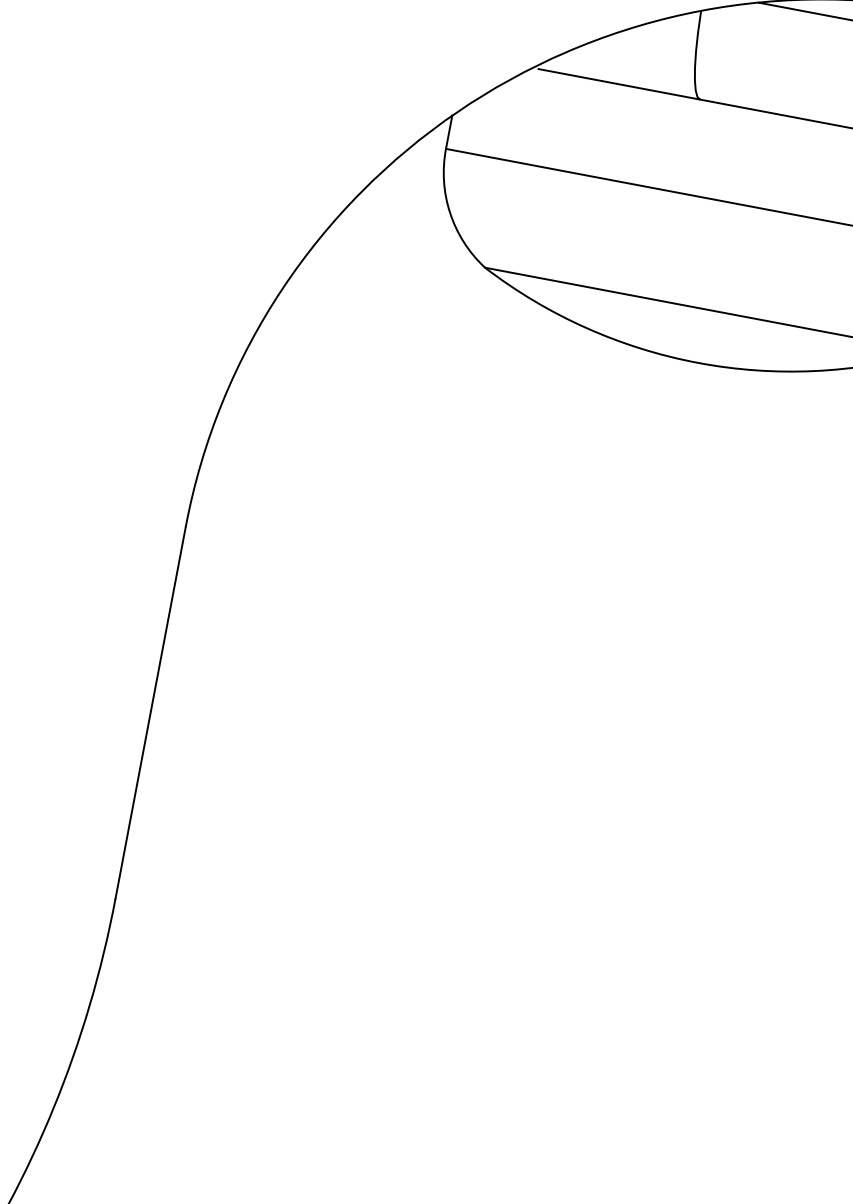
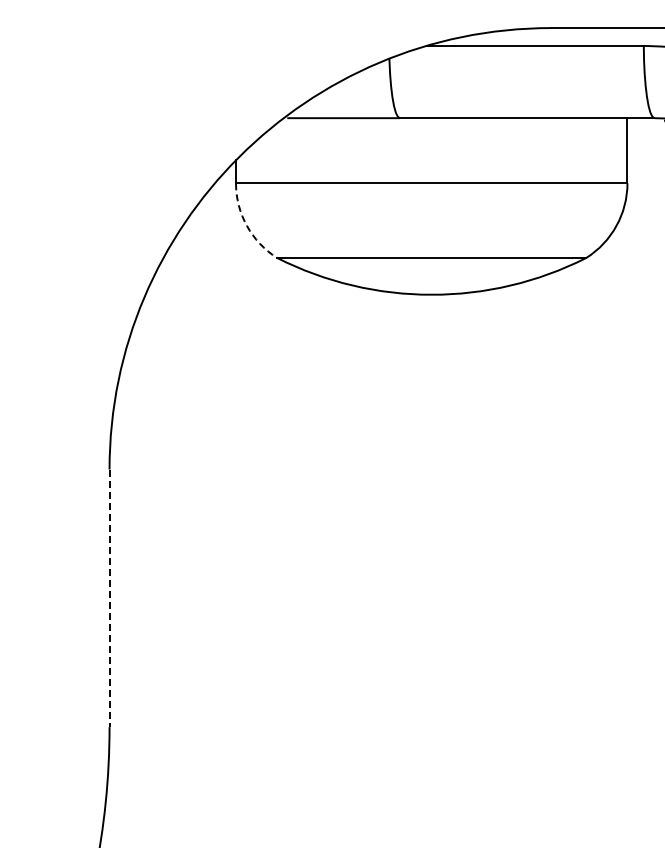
arc: (449, 212) -> (246, 225), solid -> dashed
line: (150, 712) -> (109, 598), solid -> dashed

